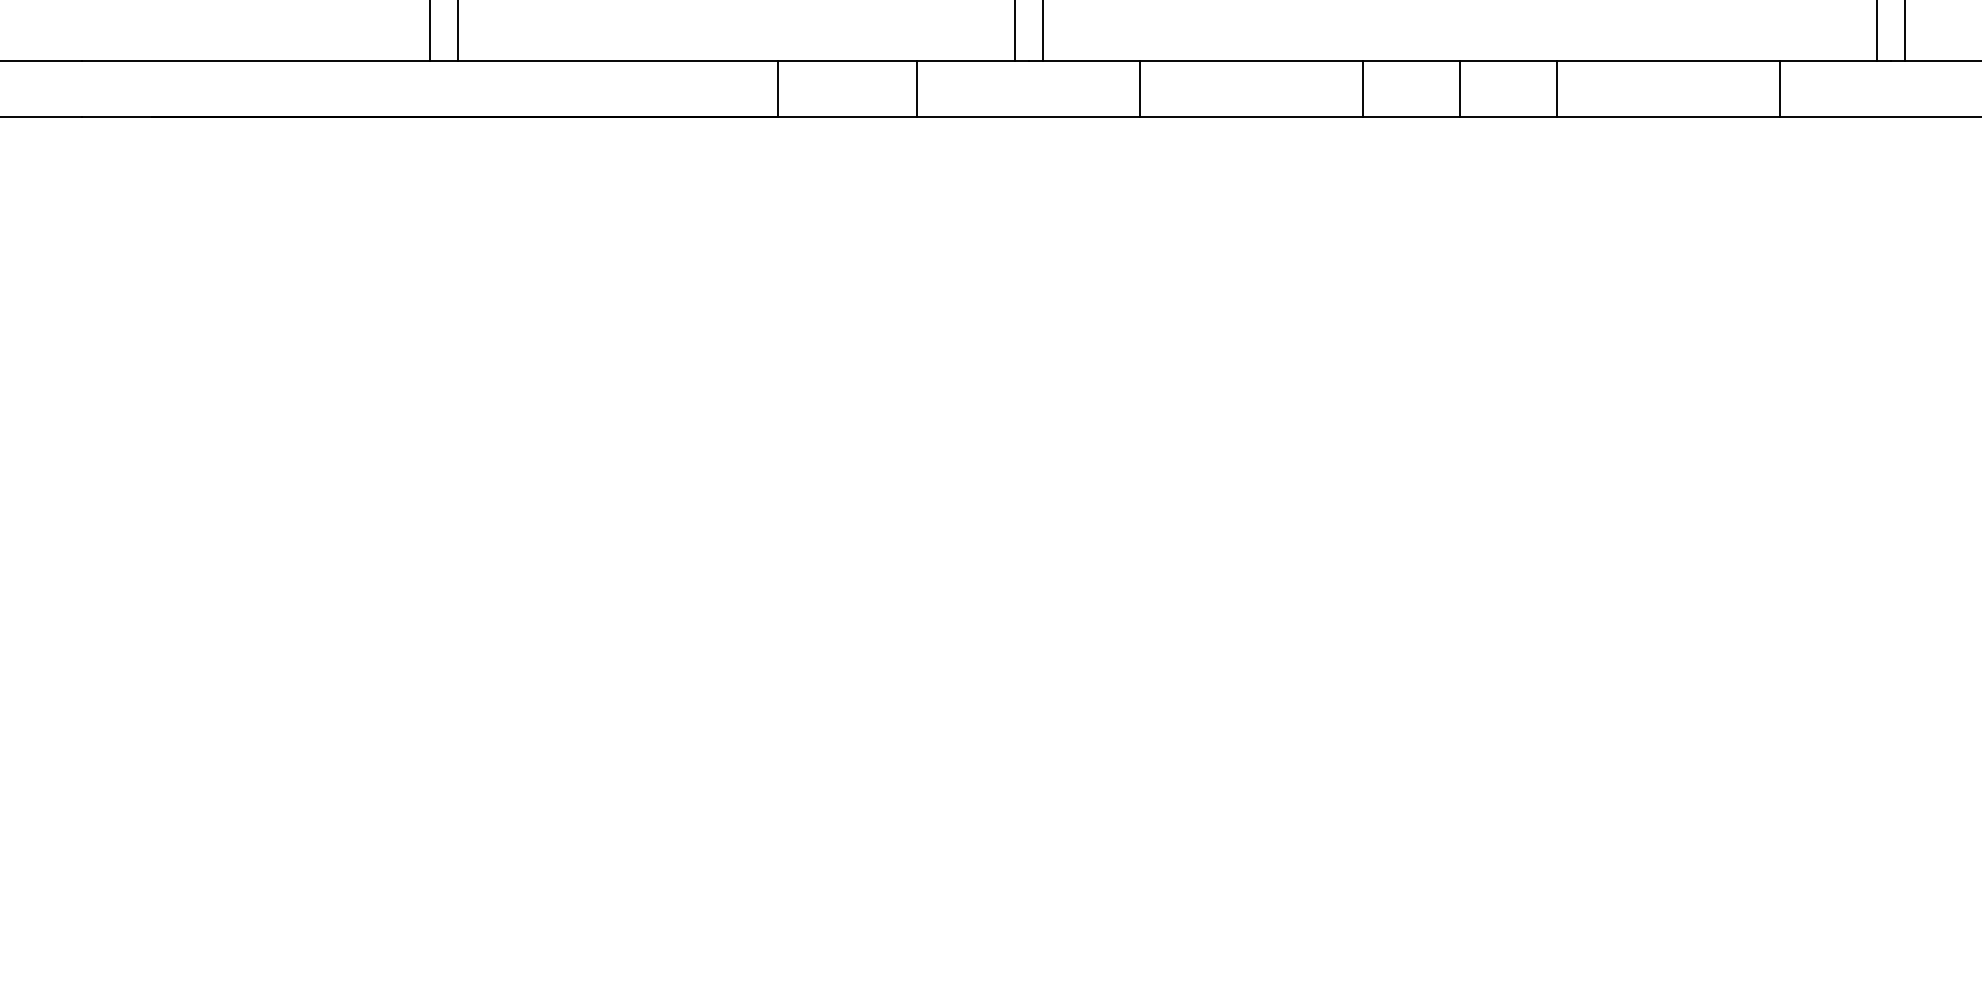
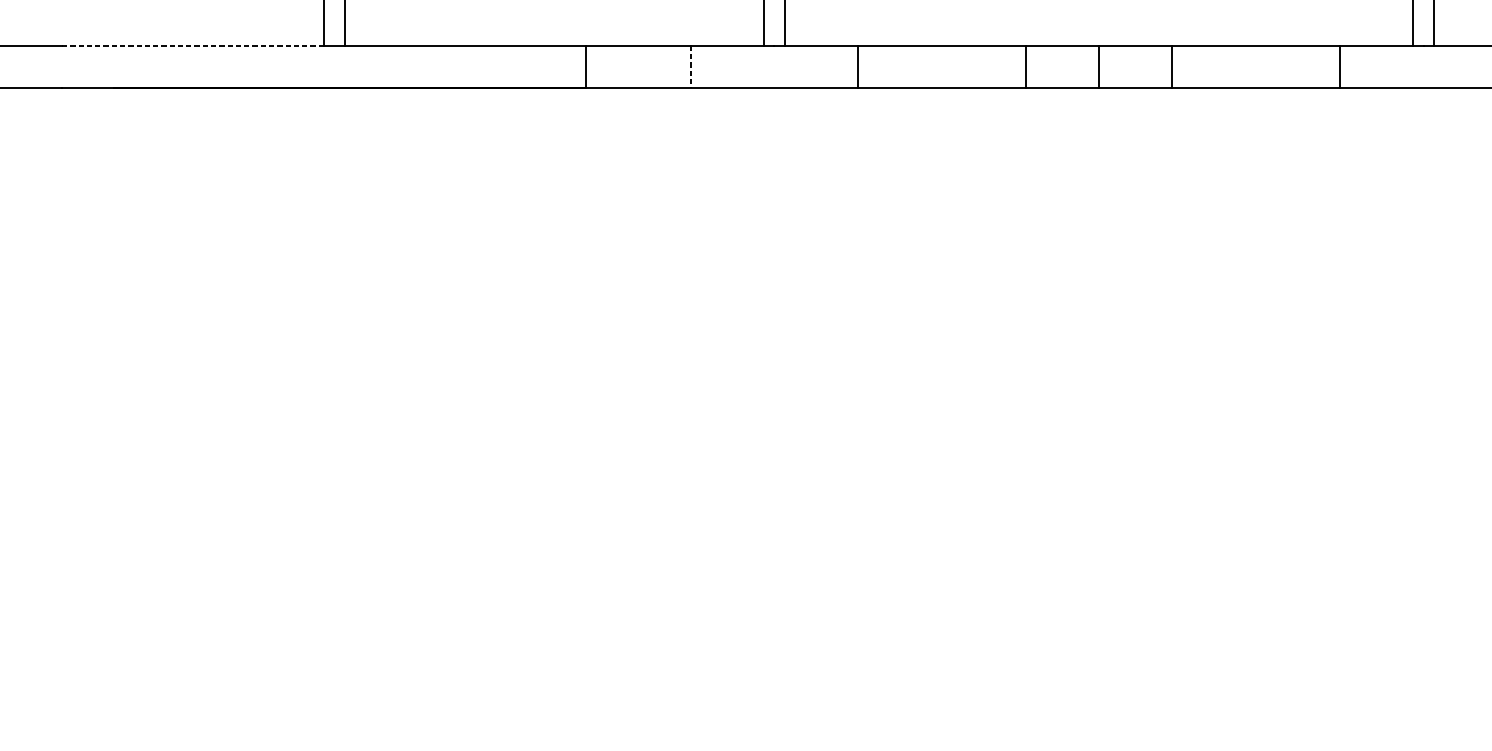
line: (256, 61) -> (193, 46), solid -> dashed
line: (917, 88) -> (690, 66), solid -> dashed

